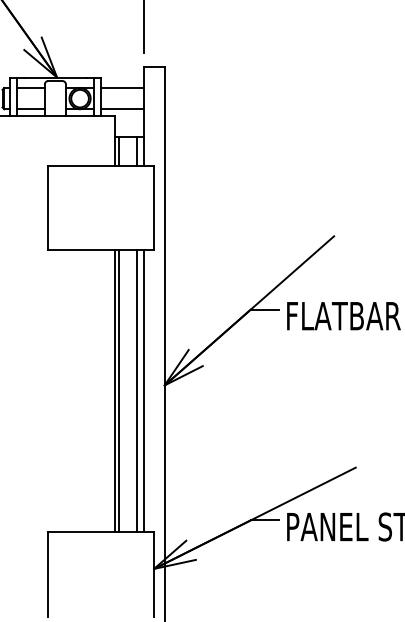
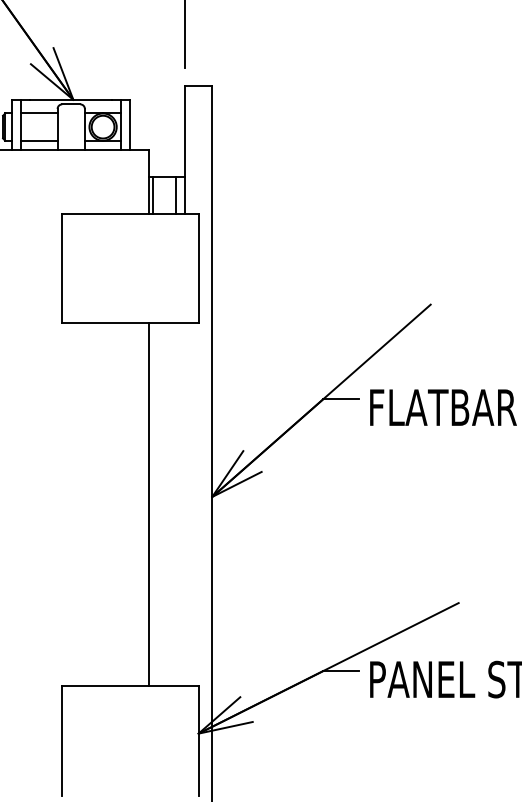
line: (122, 88) -> (157, 113), removed
line: (122, 109) -> (157, 140), removed
line: (118, 391) -> (152, 504), removed
line: (136, 391) -> (176, 504), removed
line: (143, 391) -> (184, 504), removed

